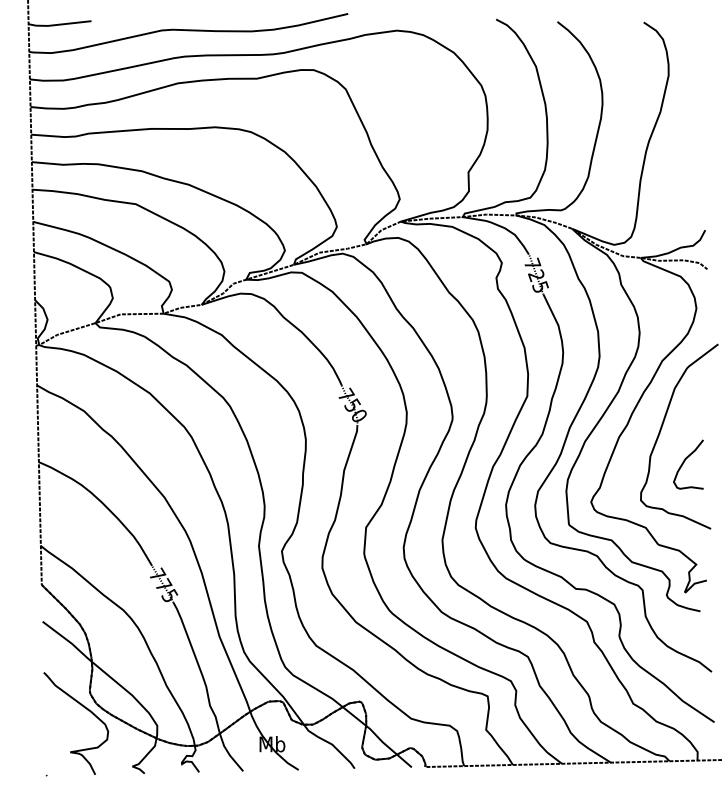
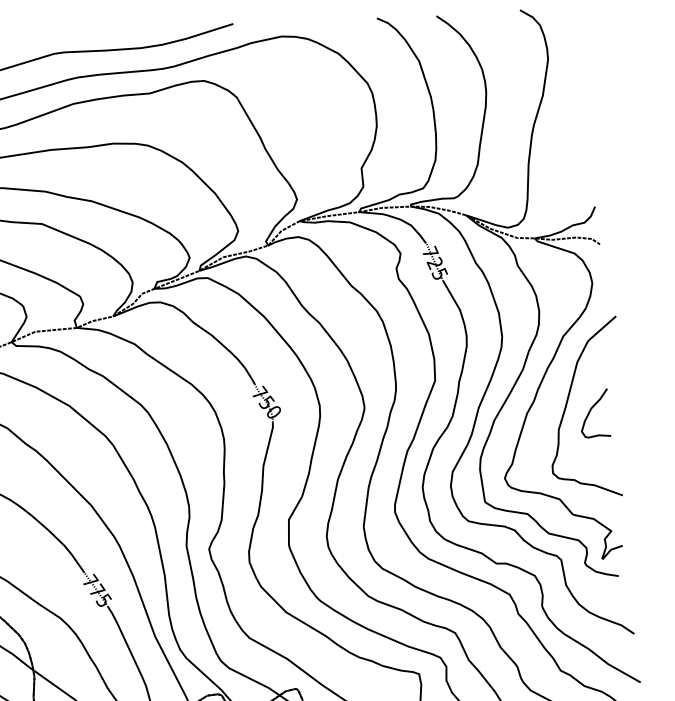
curve: (685, 461) -> (591, 410), moved

